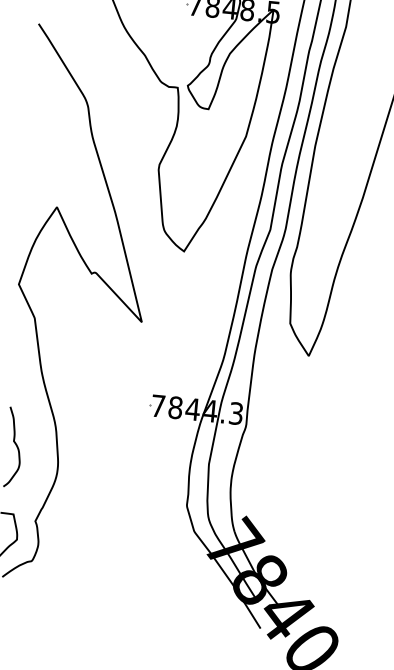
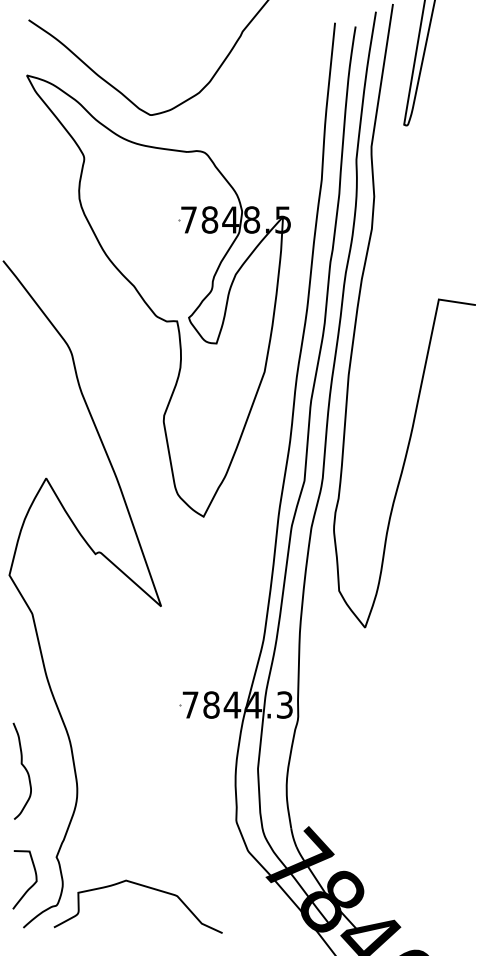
curve: (103, 552) -> (141, 886), added

